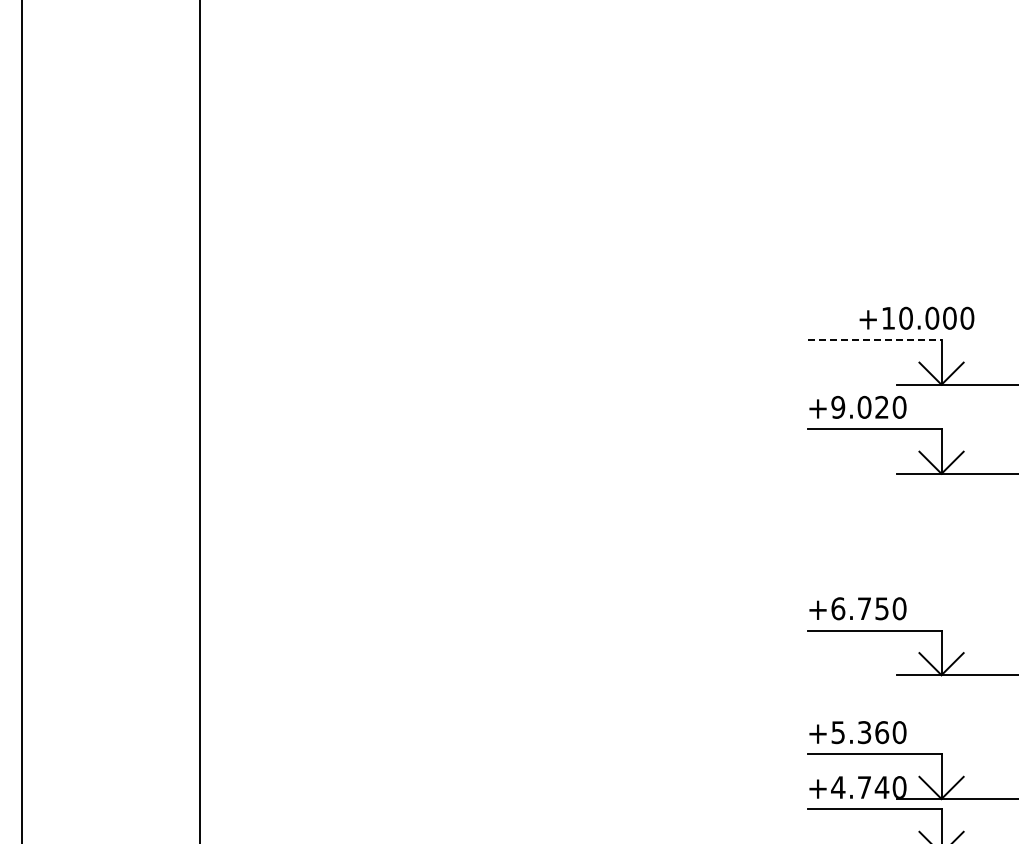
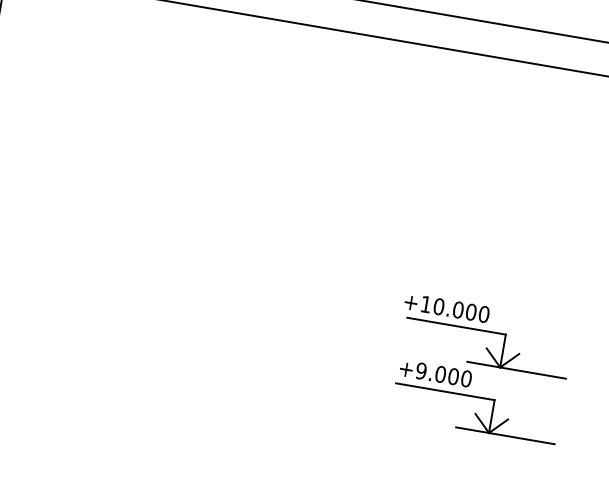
text: (916, 317) -> (446, 307), moved
line: (874, 340) -> (456, 326), dashed -> solid
text: (881, 407) -> (453, 376), +9.020 -> +9.000

